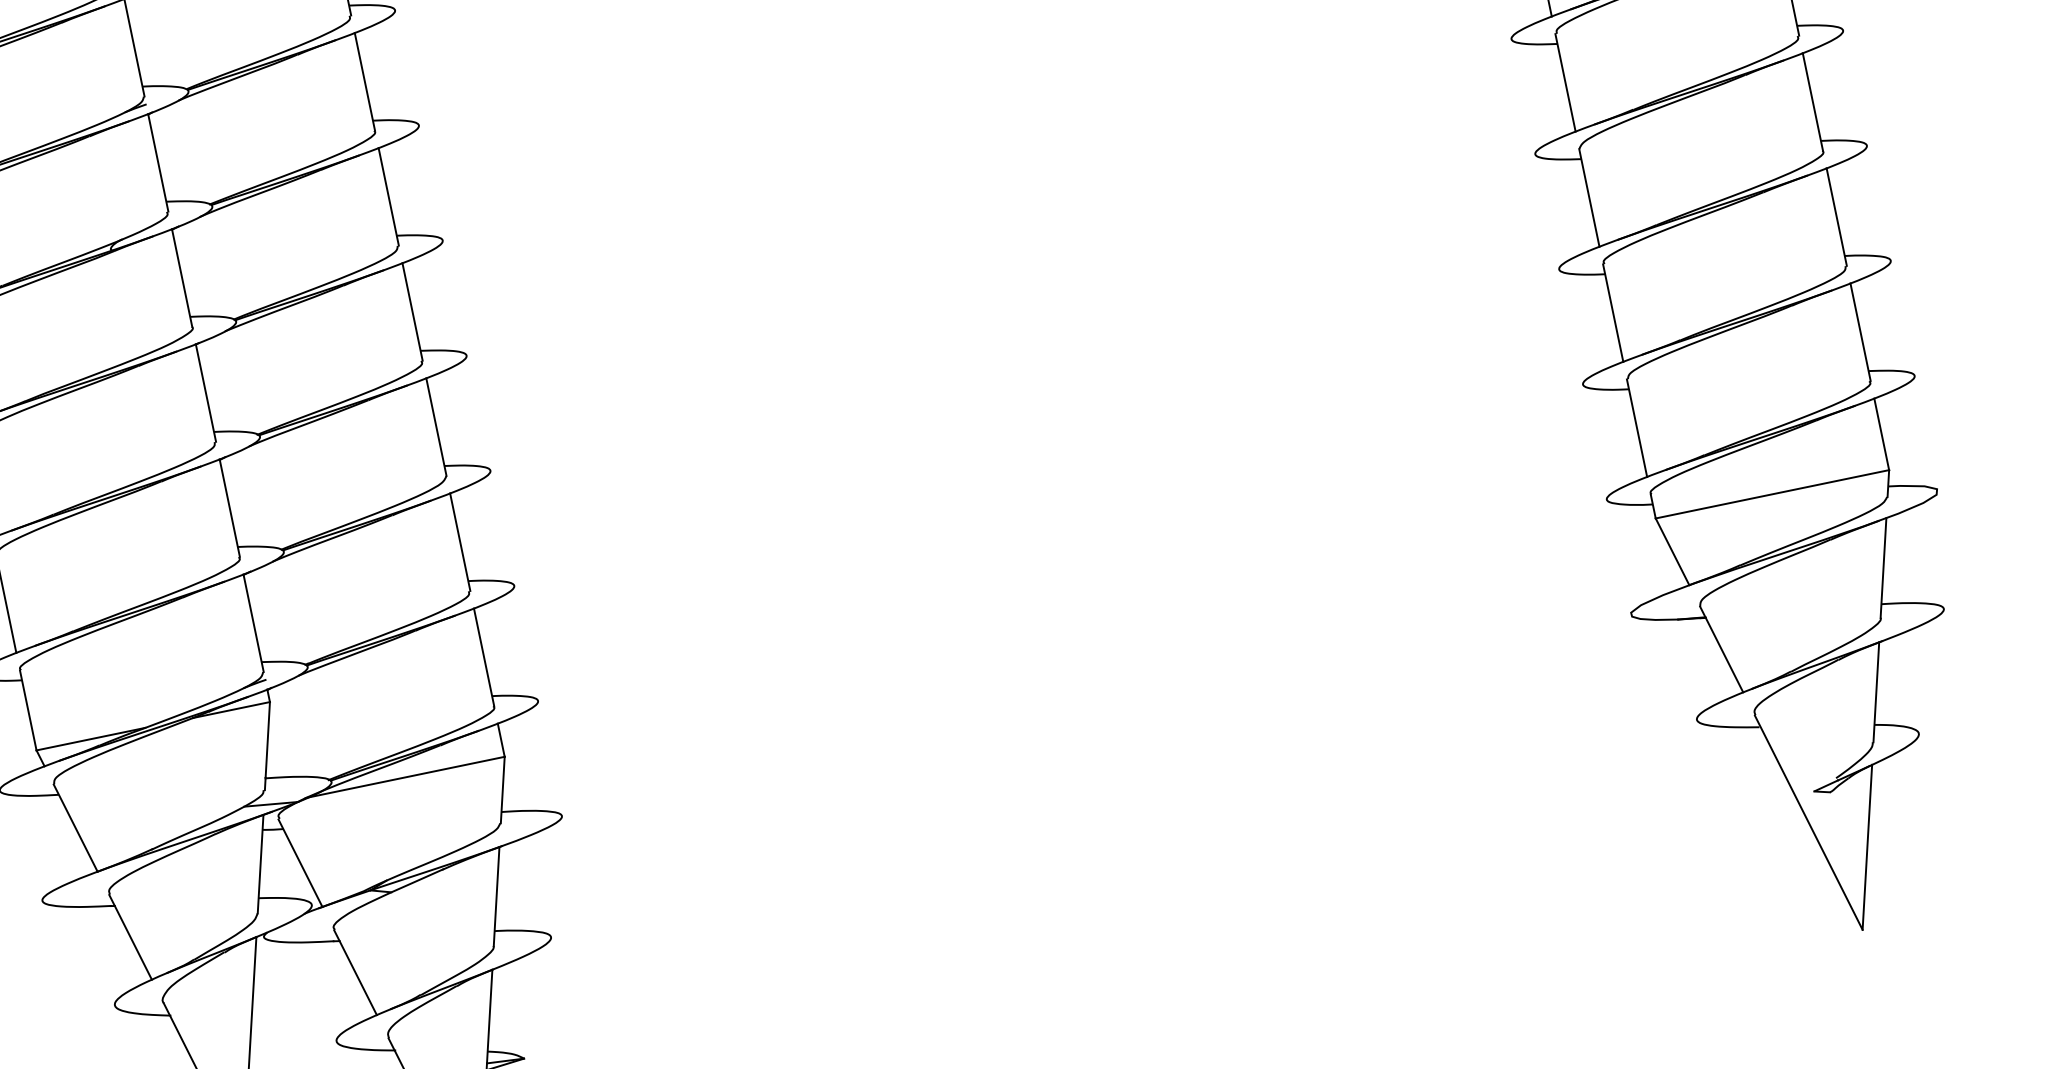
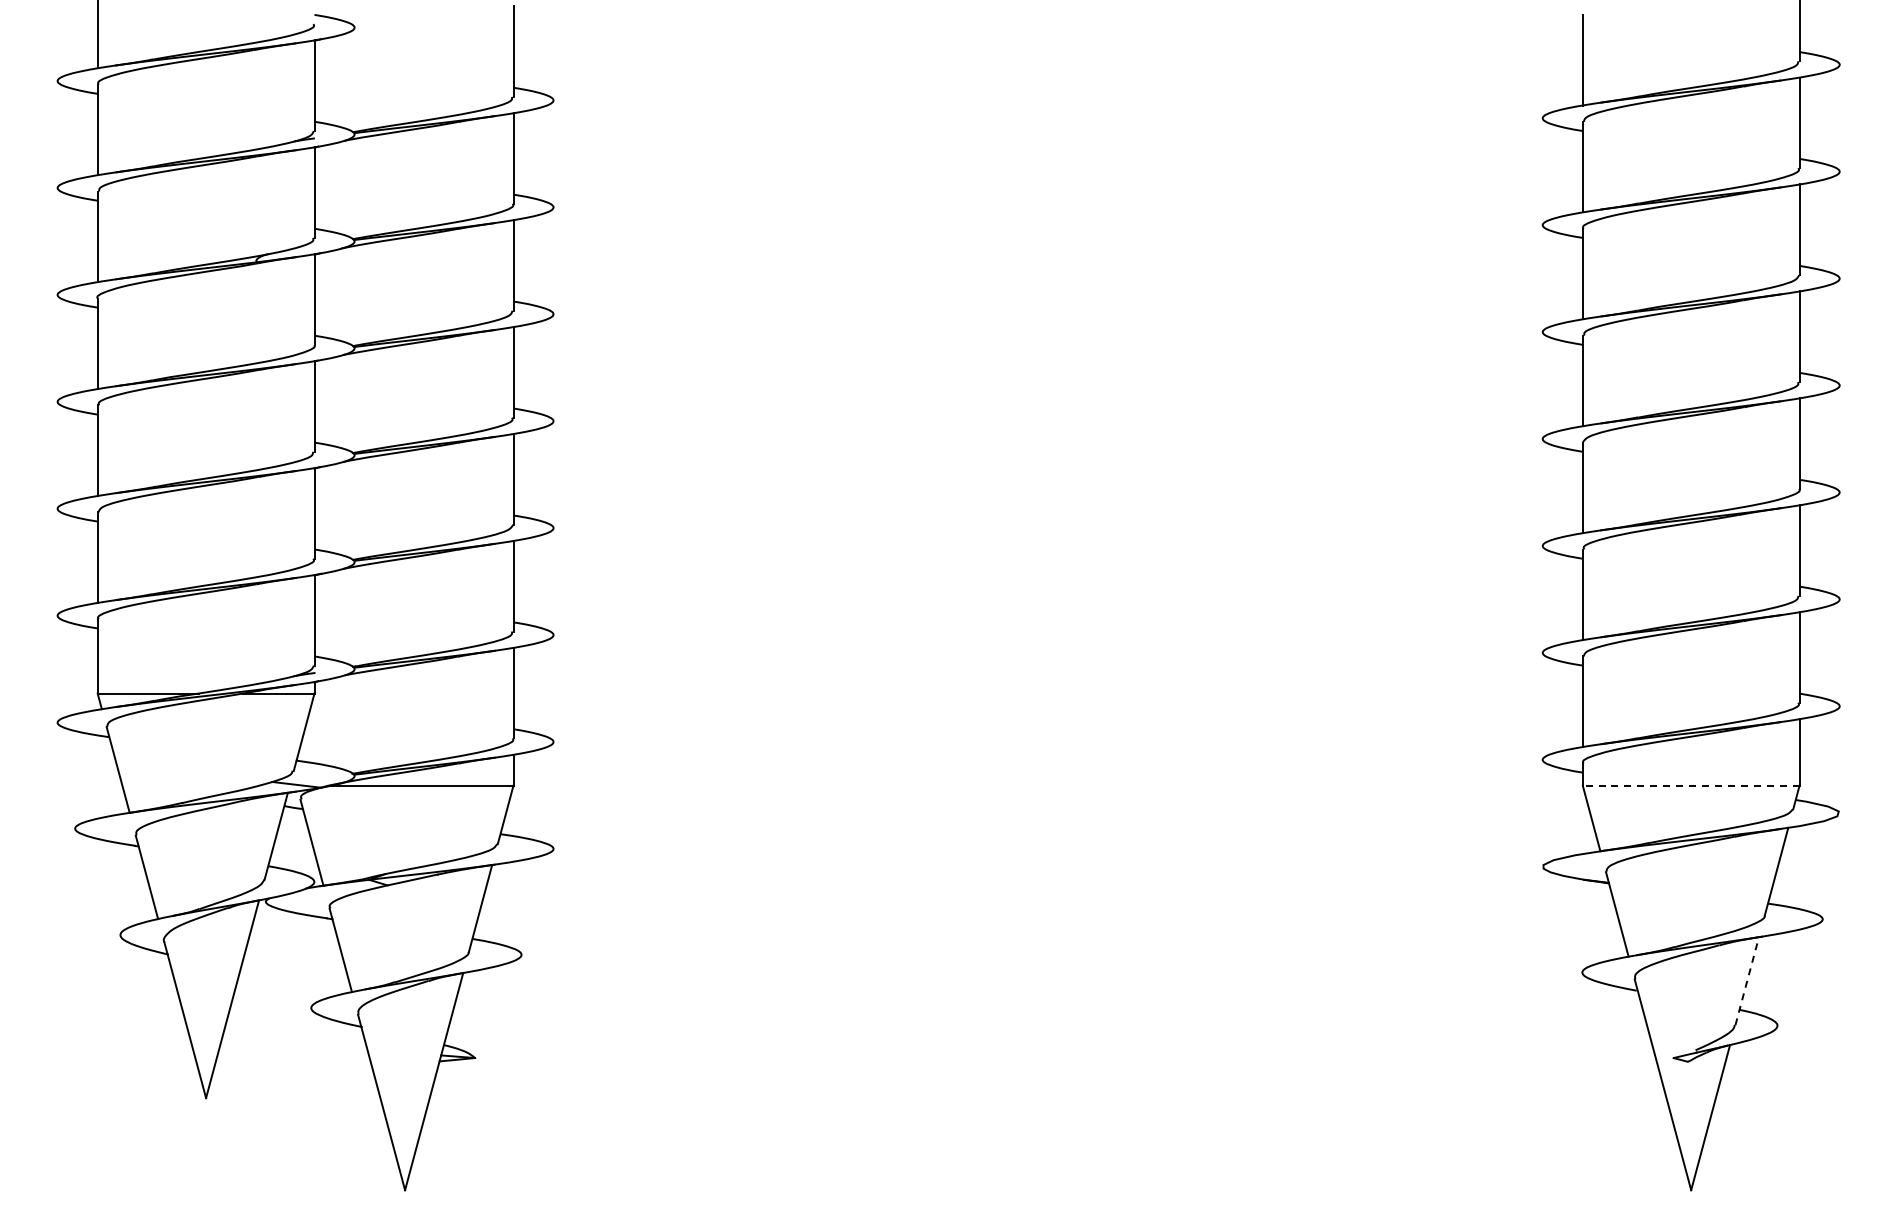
line: (1771, 494) -> (1690, 785), solid -> dashed
line: (1876, 692) -> (1747, 981), solid -> dashed

